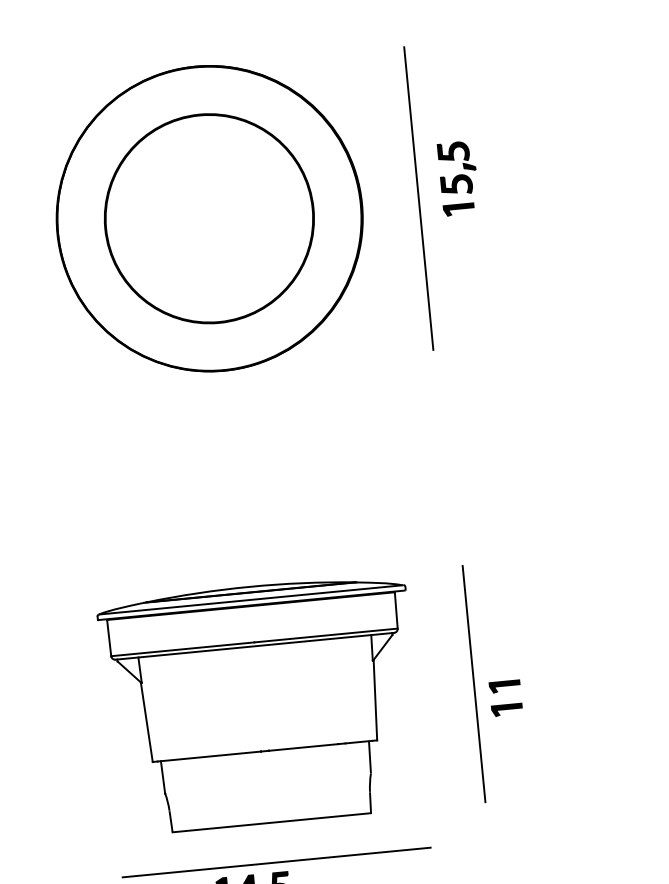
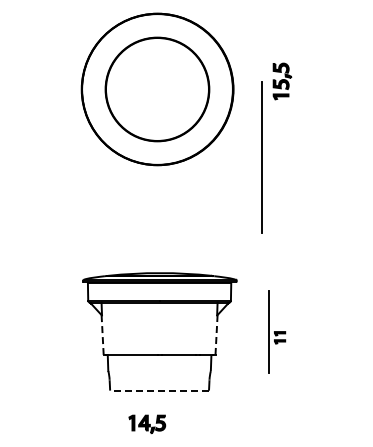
line: (418, 198) -> (261, 157), moved
part: (497, 681) -> (277, 331), size x0.7
line: (375, 701) -> (216, 335), solid -> dashed
line: (146, 723) -> (102, 335), solid -> dashed
line: (271, 822) -> (159, 390), solid -> dashed
line: (275, 862) -> (159, 410), removed

